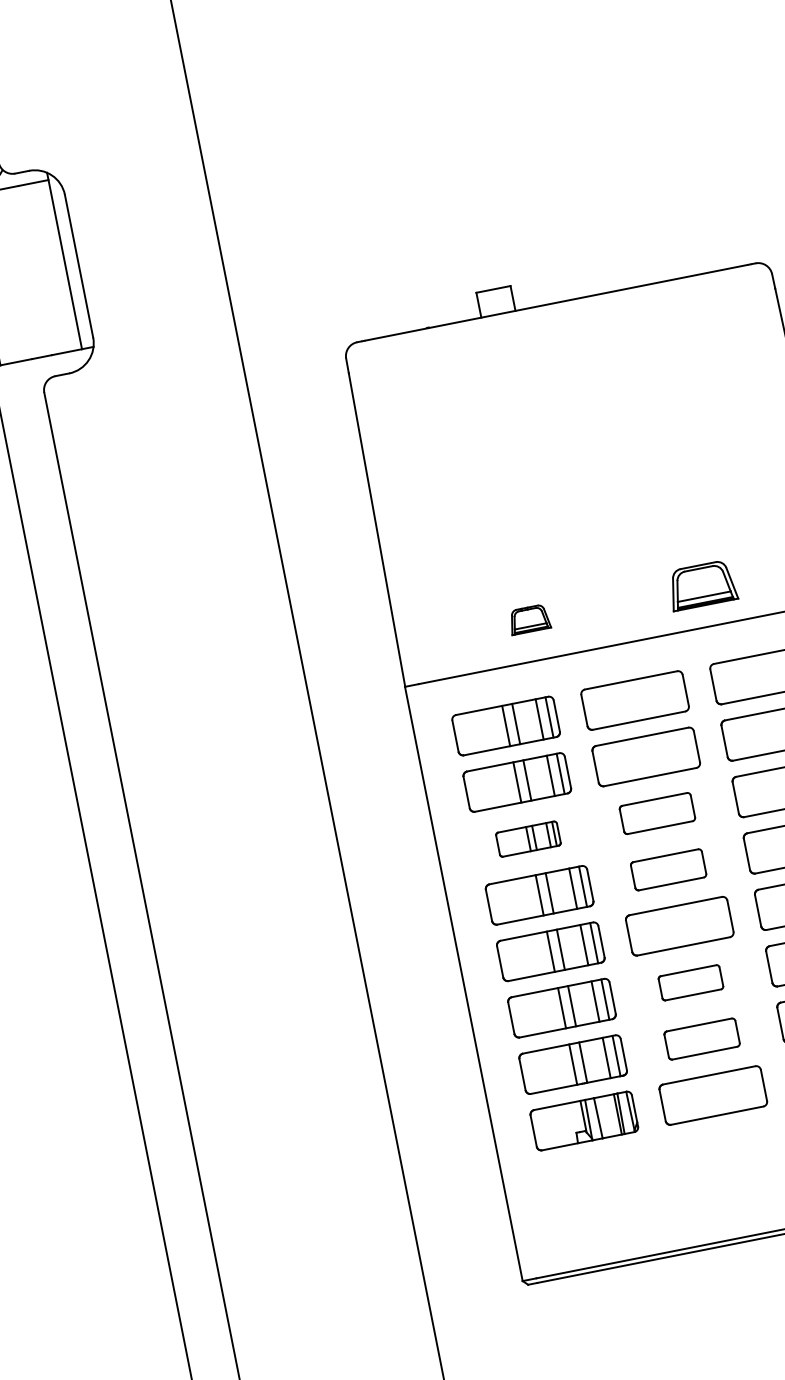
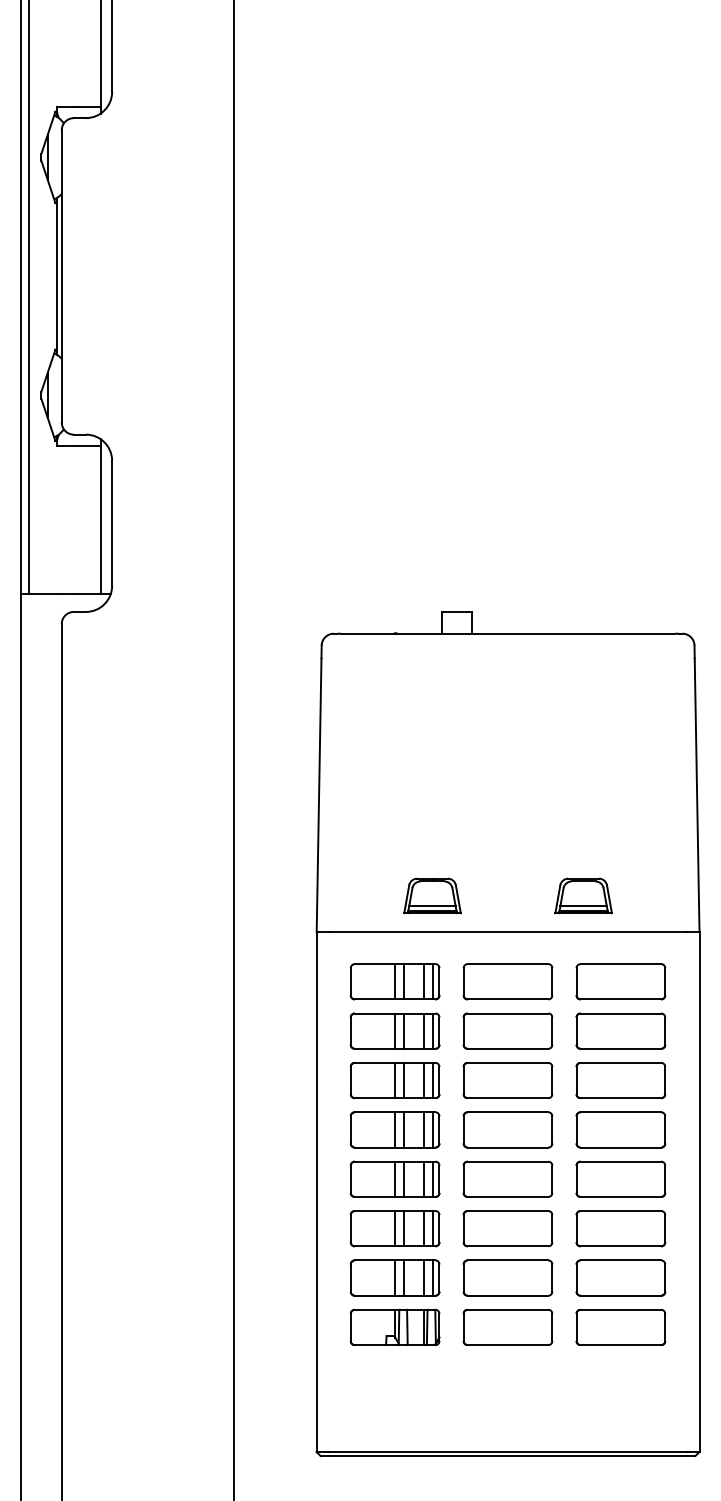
part: (529, 619) -> (432, 895), size x1.67
part: (656, 813) -> (507, 1080), size x1.43
part: (527, 839) -> (394, 1080), size x1.67
part: (667, 869) -> (507, 1129), size x1.43
part: (690, 982) -> (507, 1228), size x1.67
part: (701, 1038) -> (507, 1277), size x1.43

